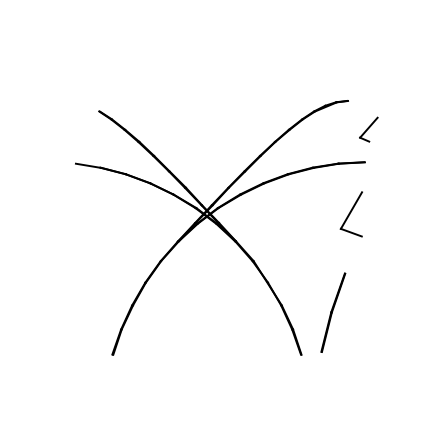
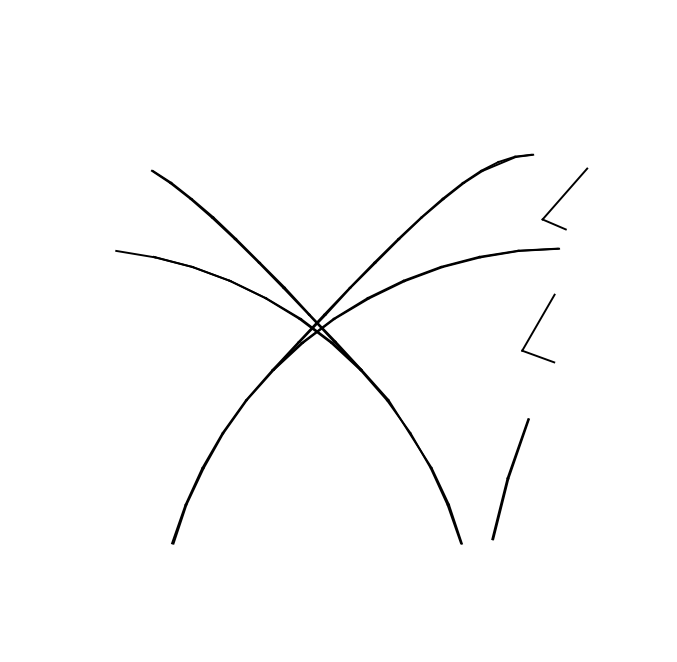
part: (368, 129) -> (564, 198), size x1.67

